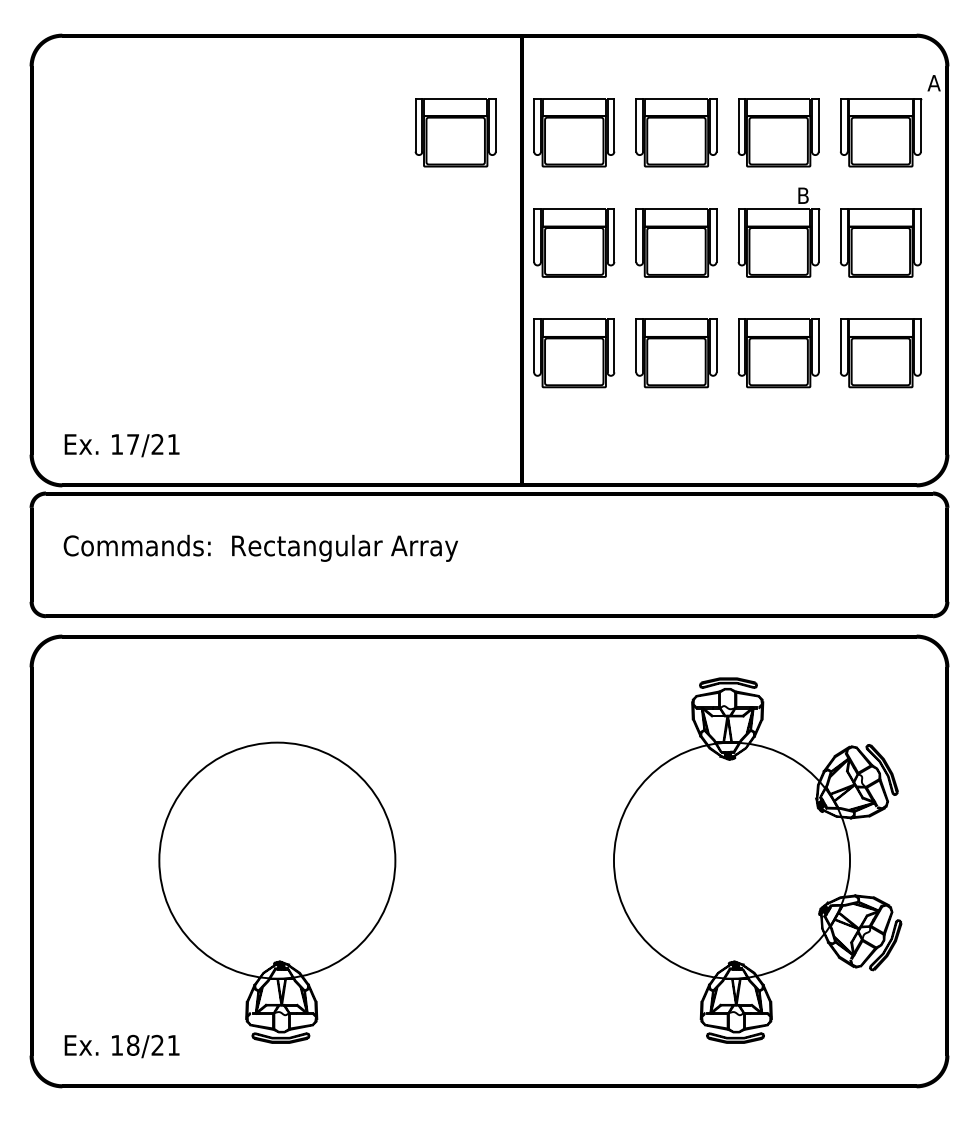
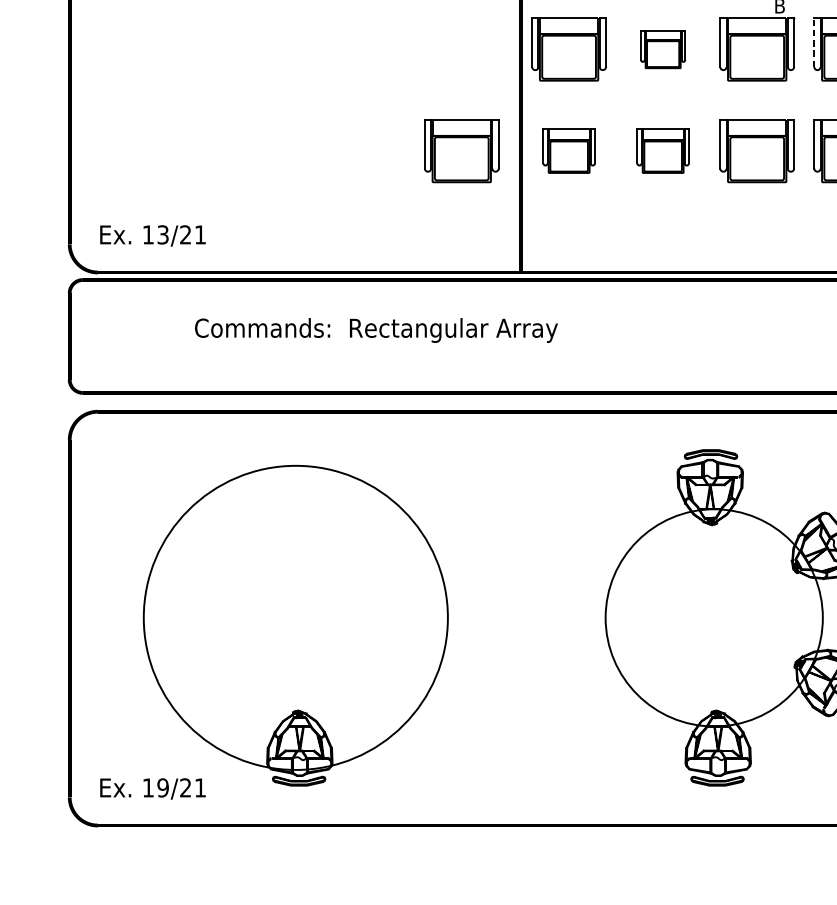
line: (840, 235) -> (814, 42), solid -> dashed
part: (676, 242) -> (663, 49), size x0.6
part: (457, 353) -> (461, 151), added
part: (574, 353) -> (569, 151), size x0.7
part: (676, 353) -> (663, 151), size x0.7
text: (133, 444) -> (163, 234), 17/21 -> 13/21
text: (260, 547) -> (376, 329), moved
circle: (277, 860) -> (295, 617), size x1.4
text: (132, 1045) -> (162, 788), 18/21 -> 19/21

